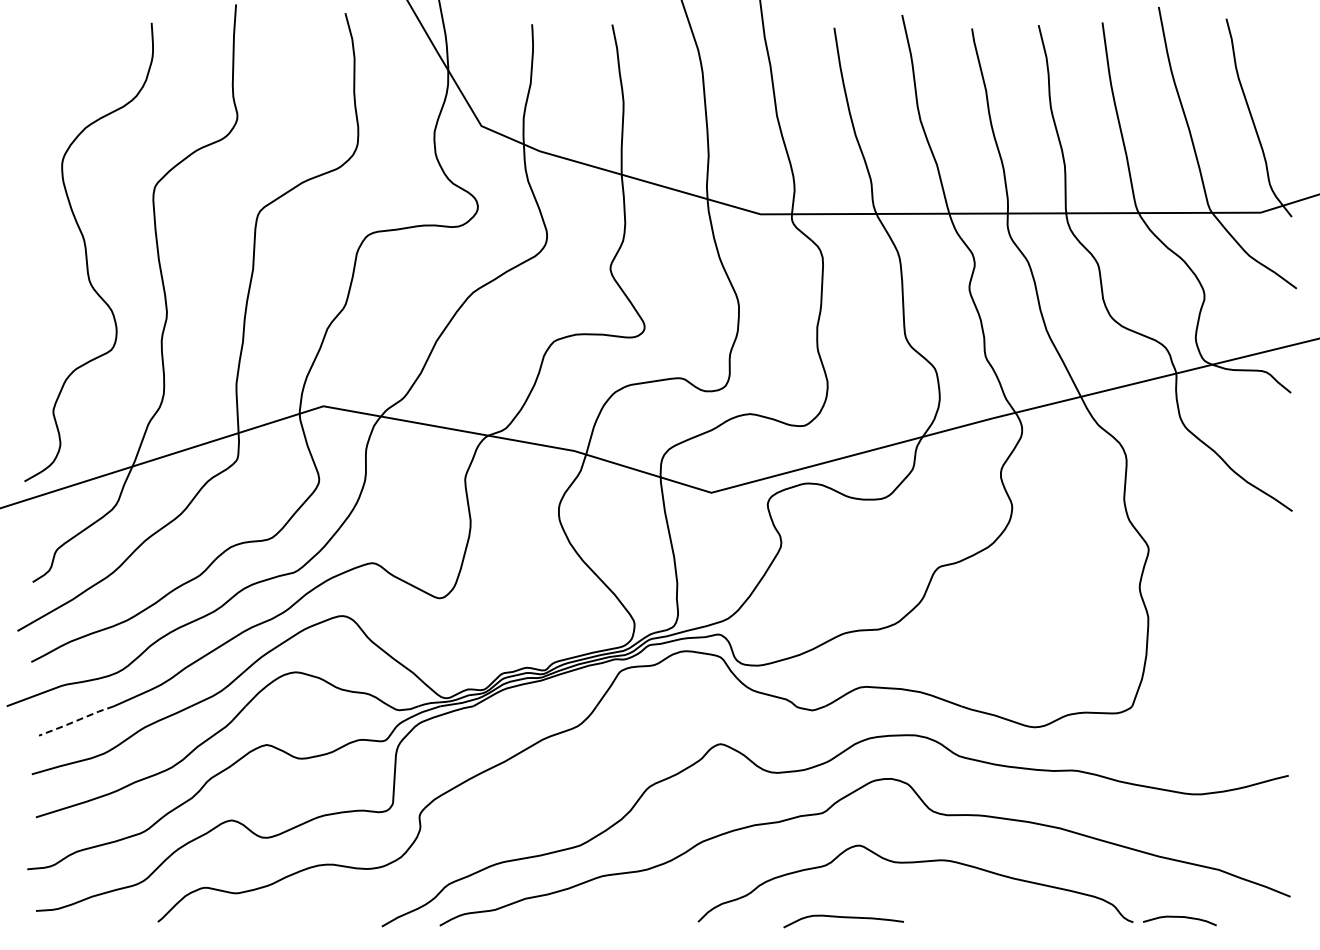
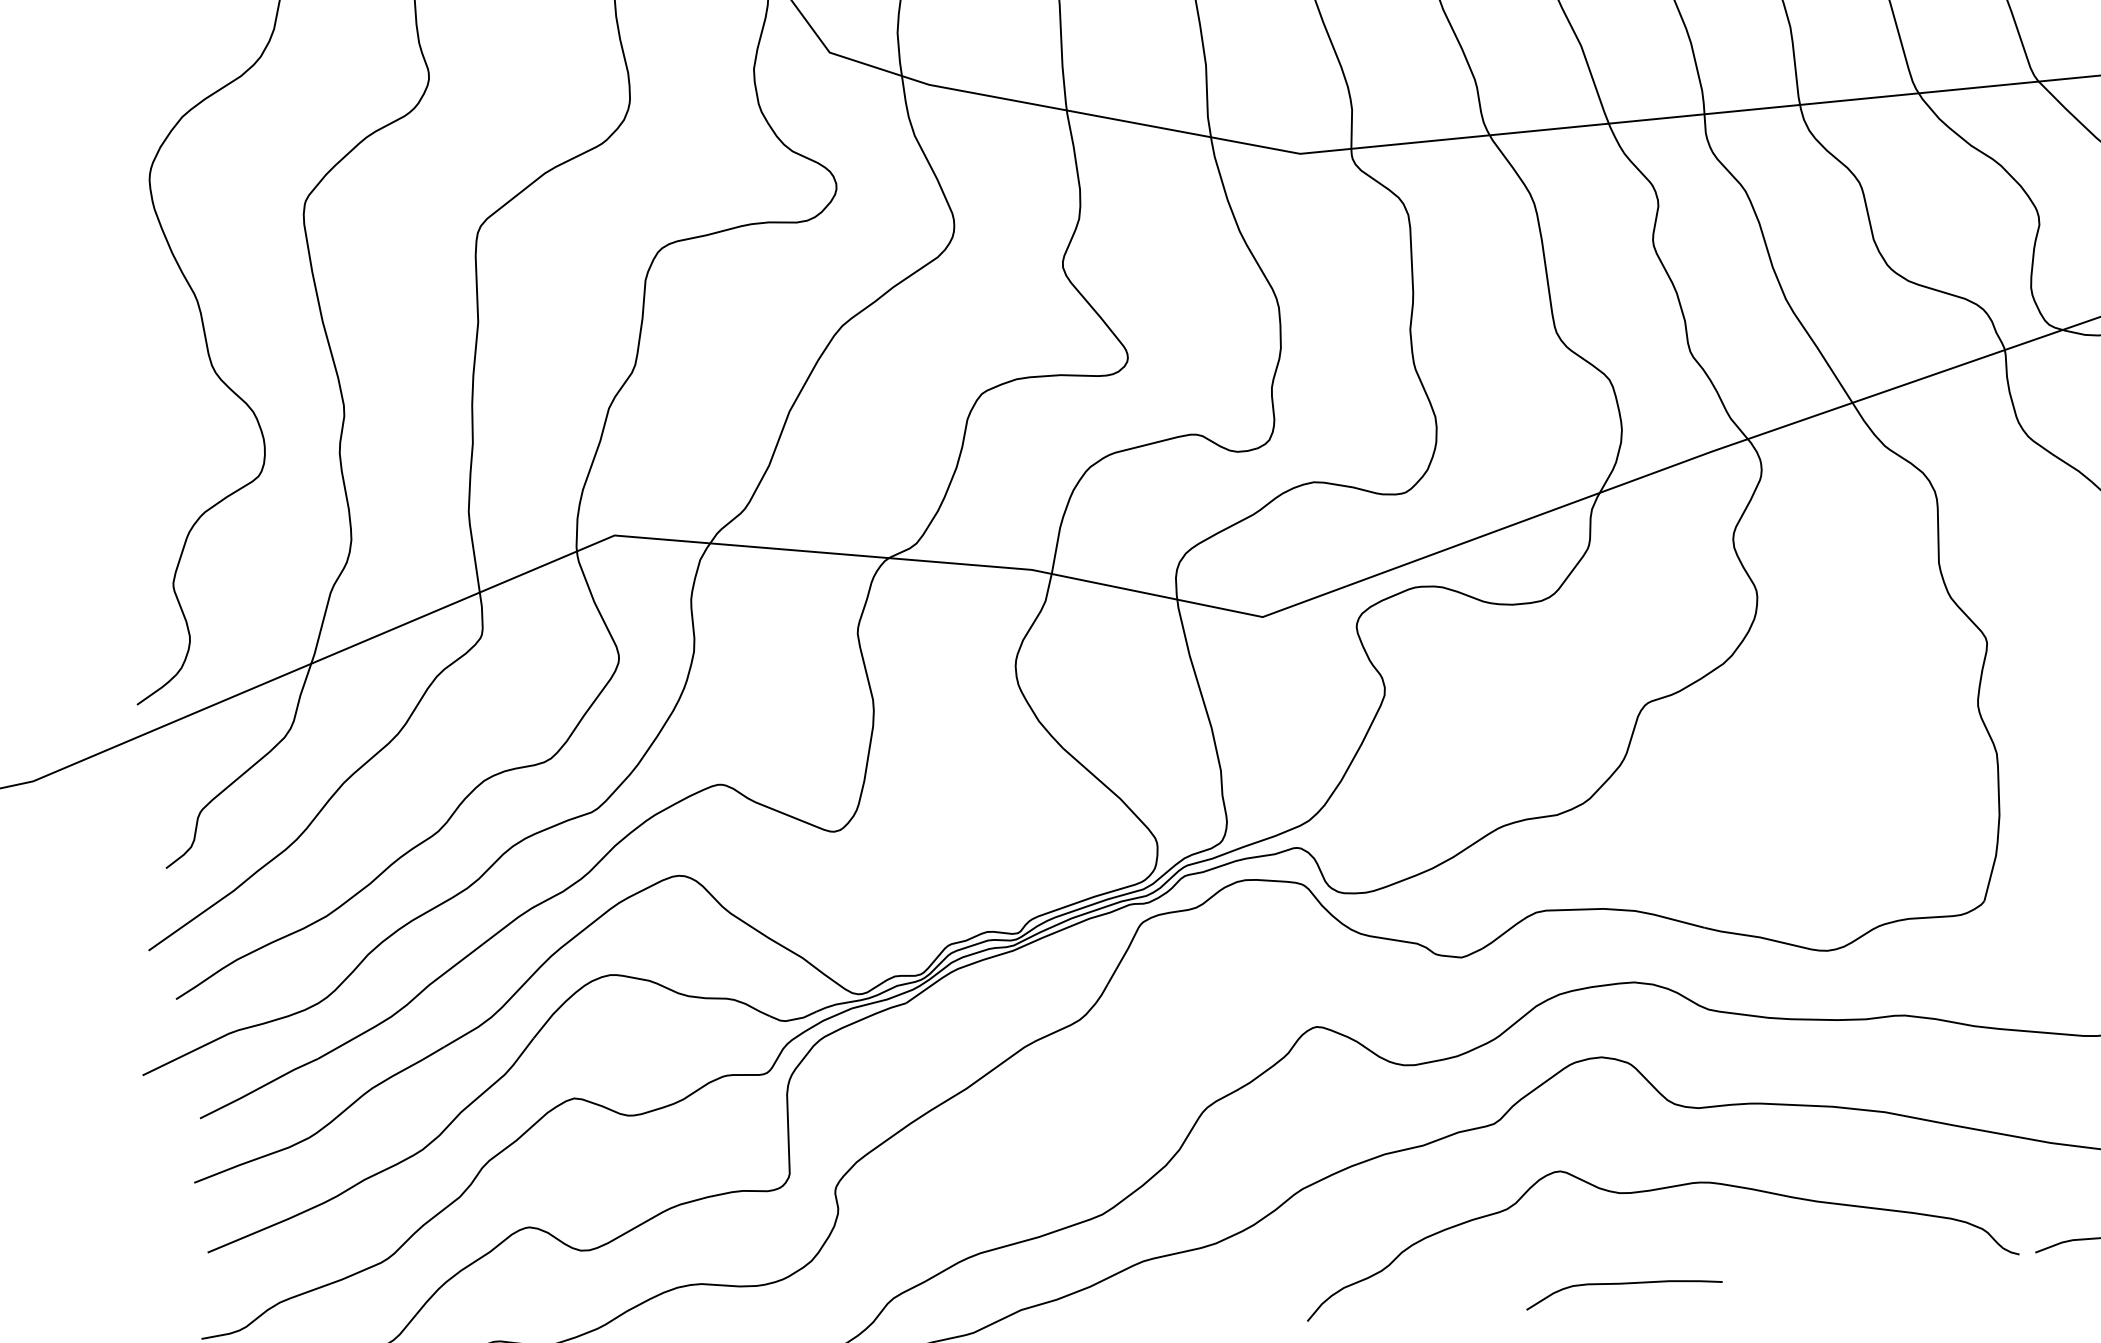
line: (75, 721) -> (257, 1089), dashed -> solid
curve: (843, 918) -> (1623, 1285), moved

